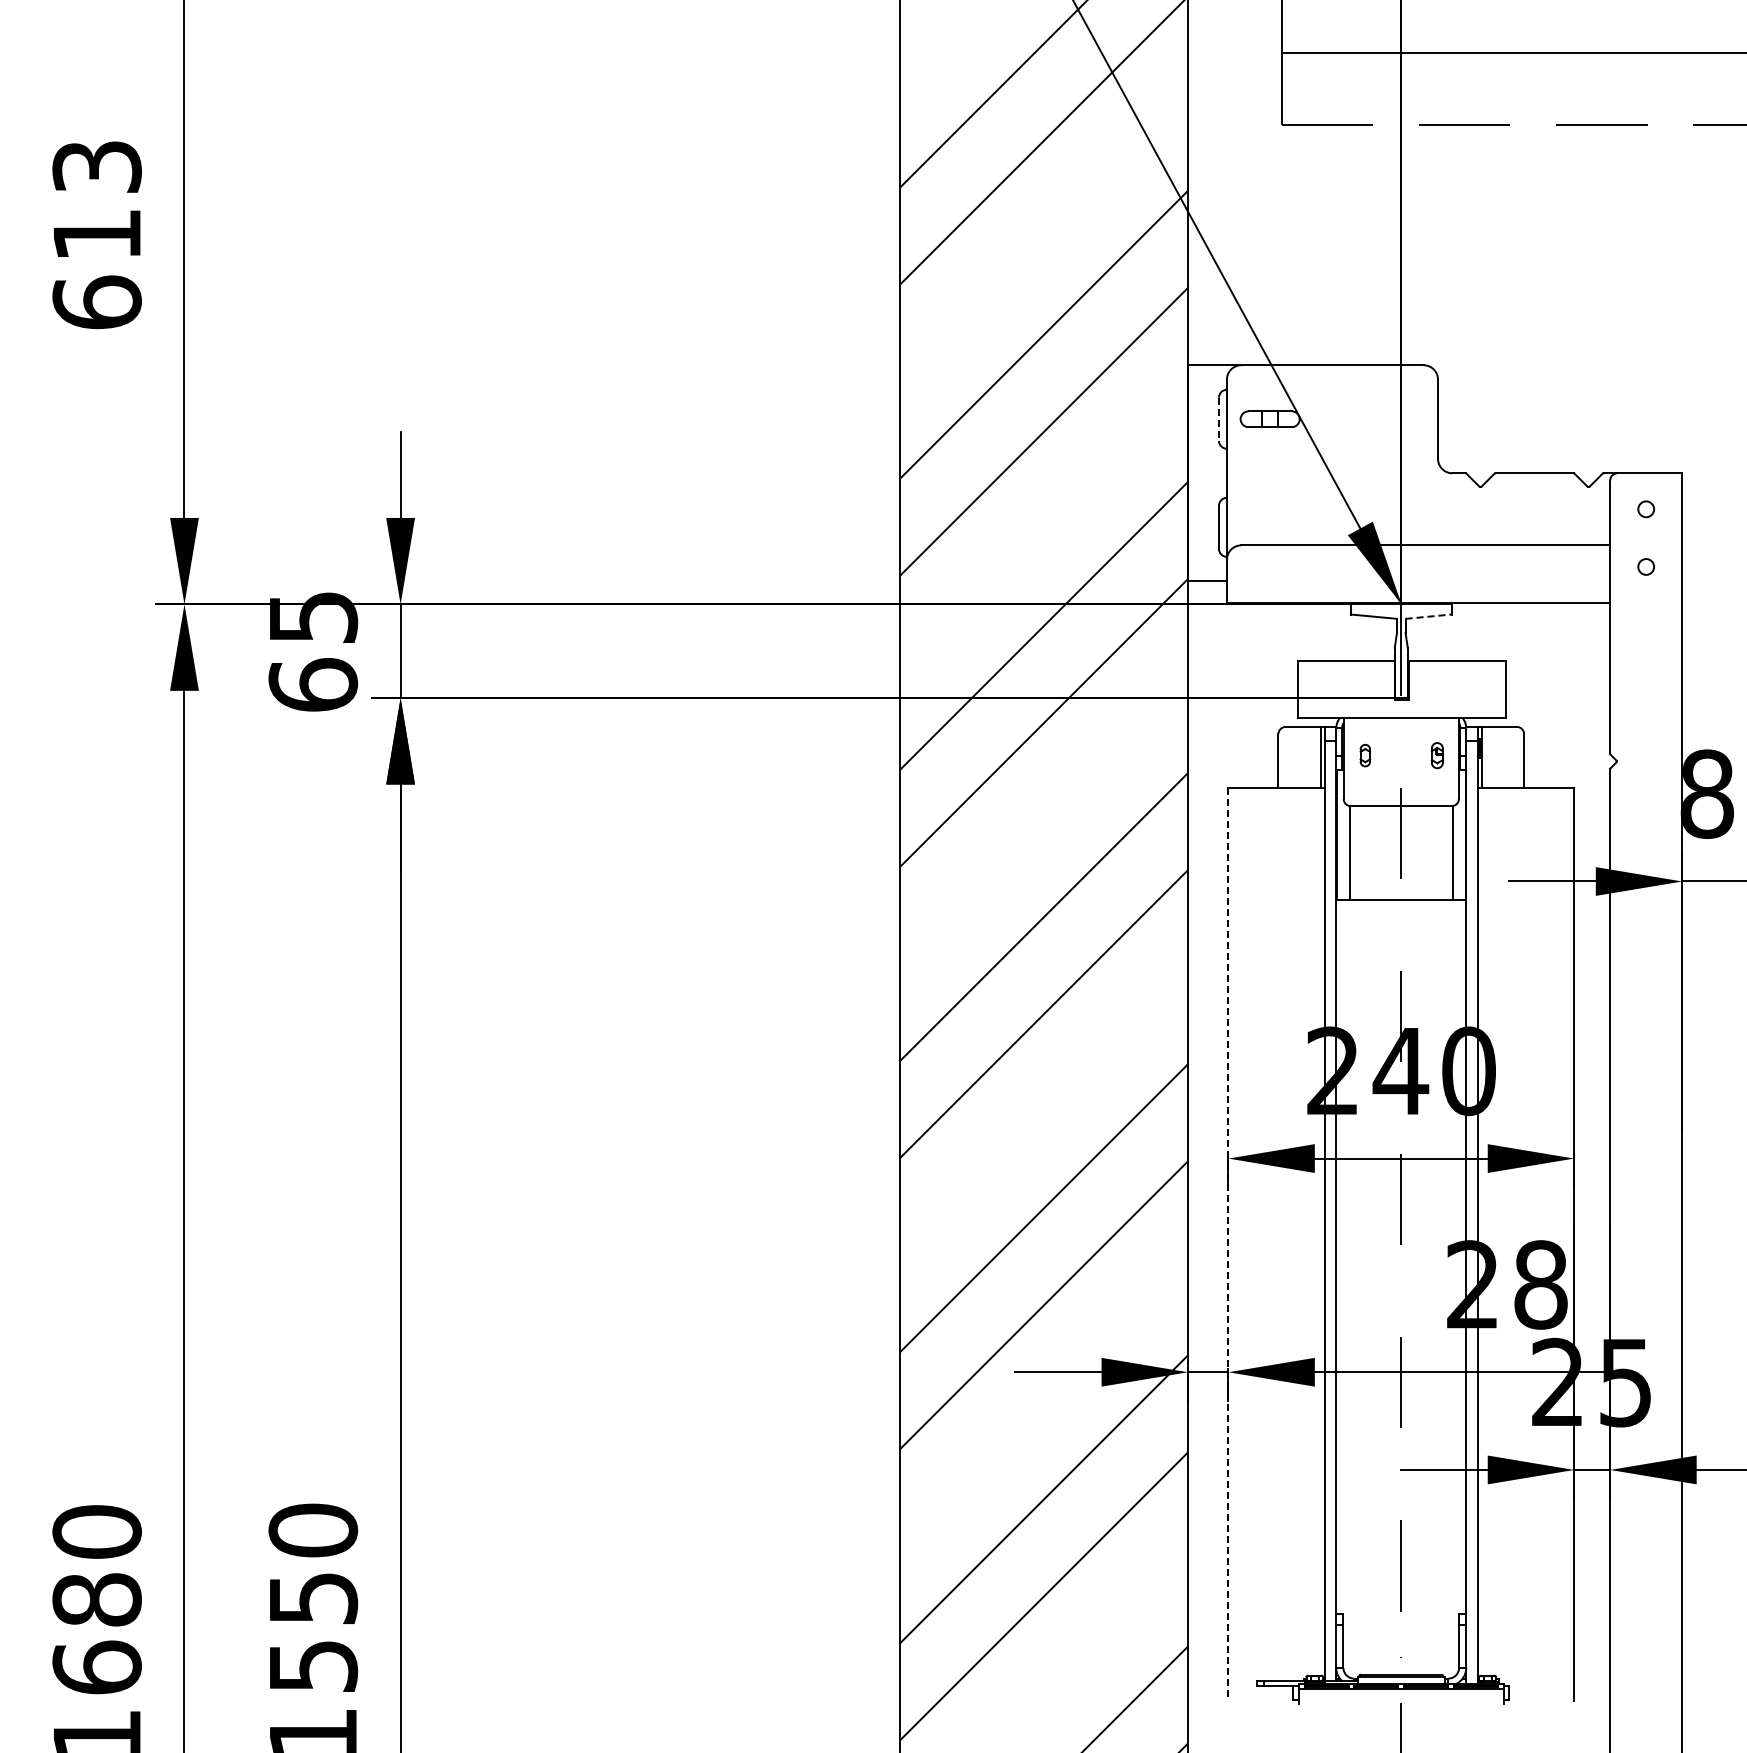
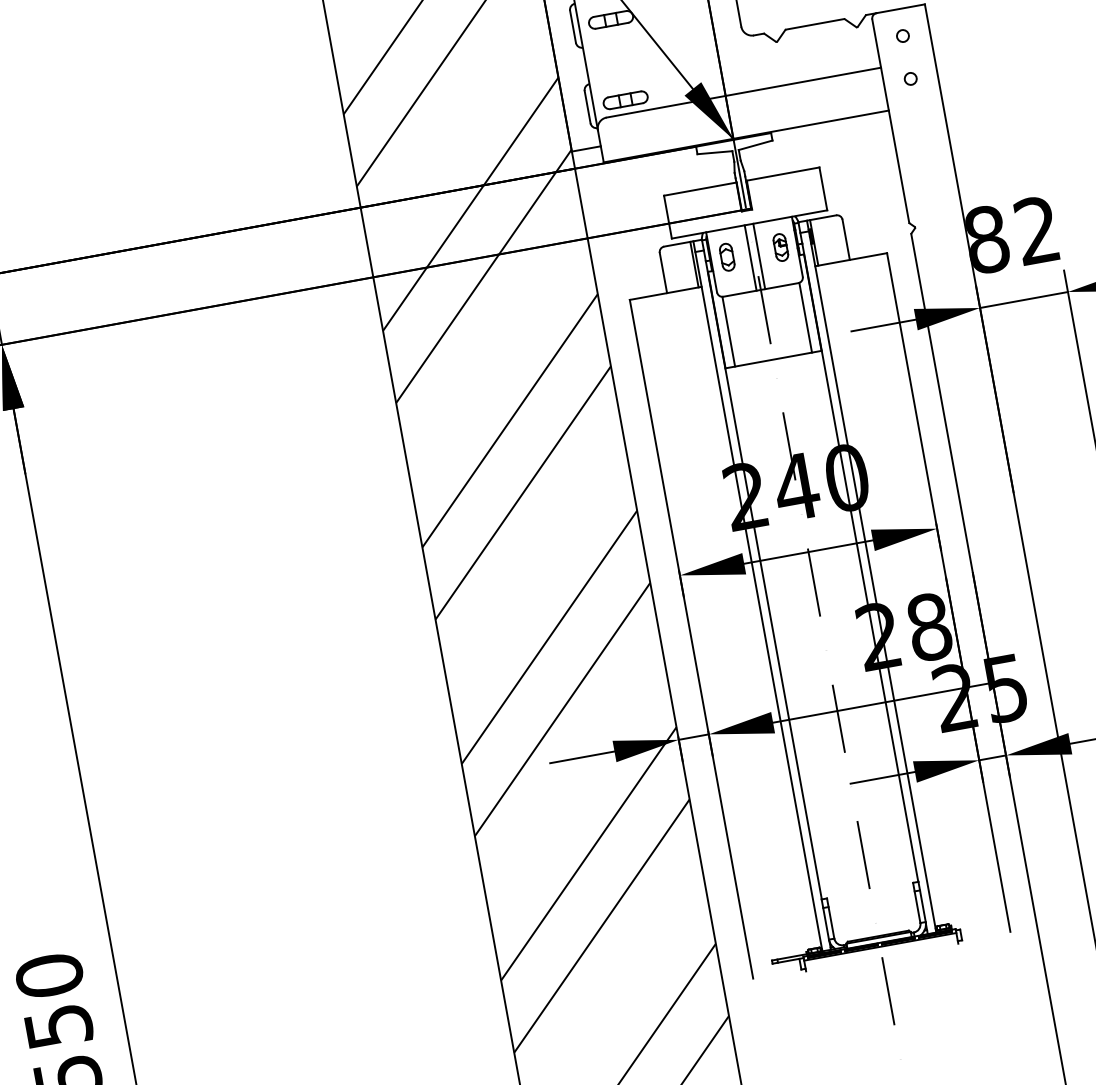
line: (1219, 419) -> (573, 26), dashed -> solid
part: (1269, 527) -> (625, 100), added
line: (1429, 616) -> (756, 145), dashed -> solid
part: (1365, 755) -> (727, 257), size x1.67
part: (1437, 755) -> (780, 247), size x1.43
line: (1395, 762) -> (750, 258), added
line: (1407, 762) -> (759, 256), added
line: (1228, 1244) -> (691, 639), dashed -> solid

